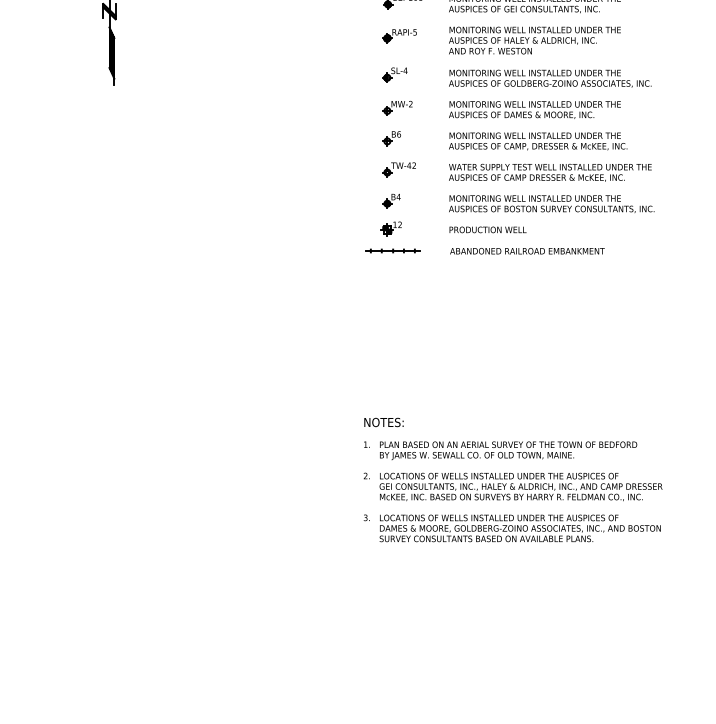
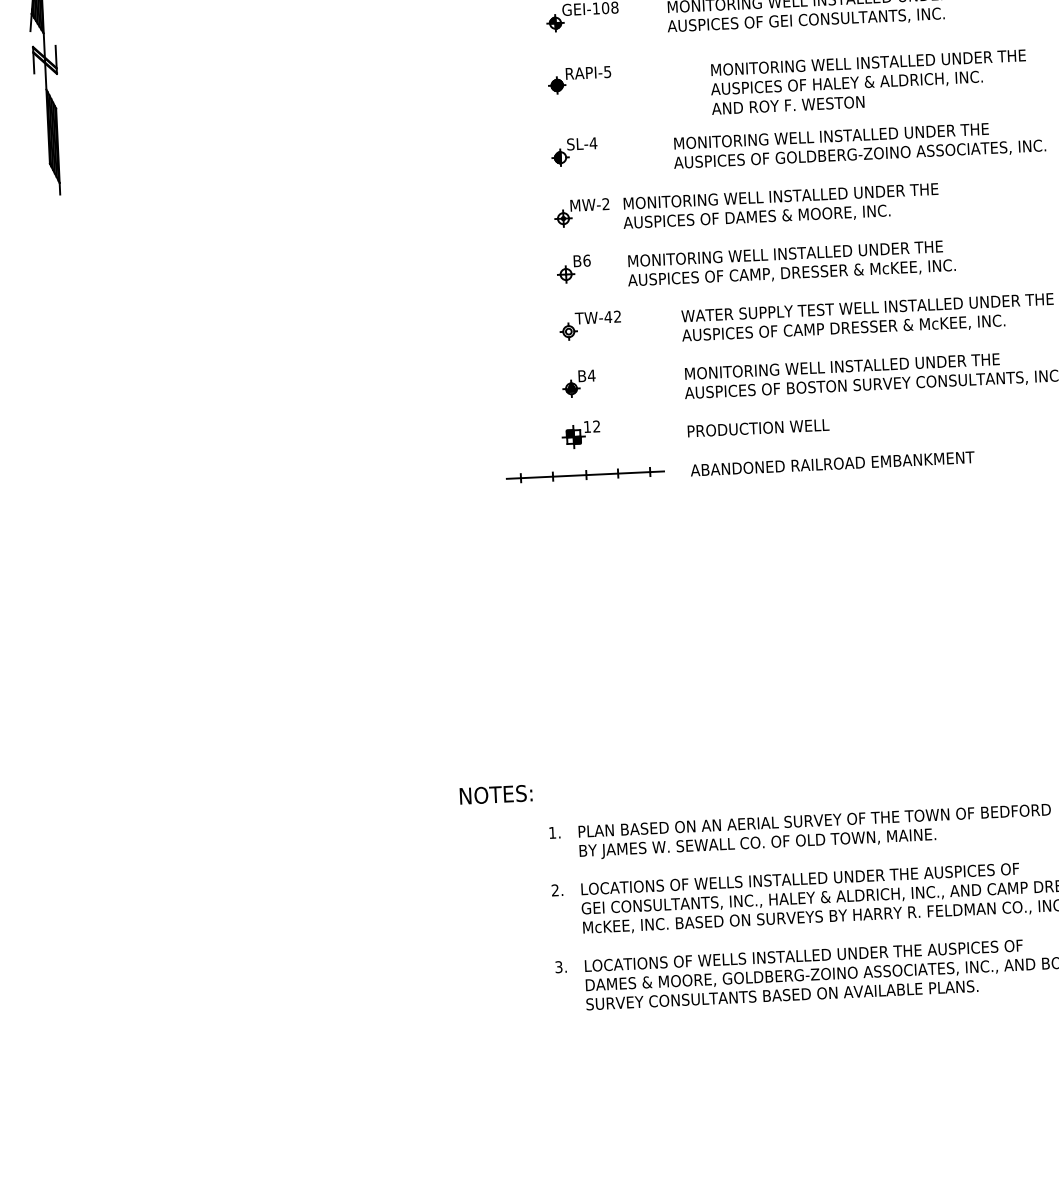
text: (534, 40) -> (868, 82), moved
text: (534, 109) -> (780, 205), moved
text: (538, 141) -> (792, 264), moved
part: (392, 250) -> (584, 474), size x1.6
text: (383, 422) -> (495, 794), moved

